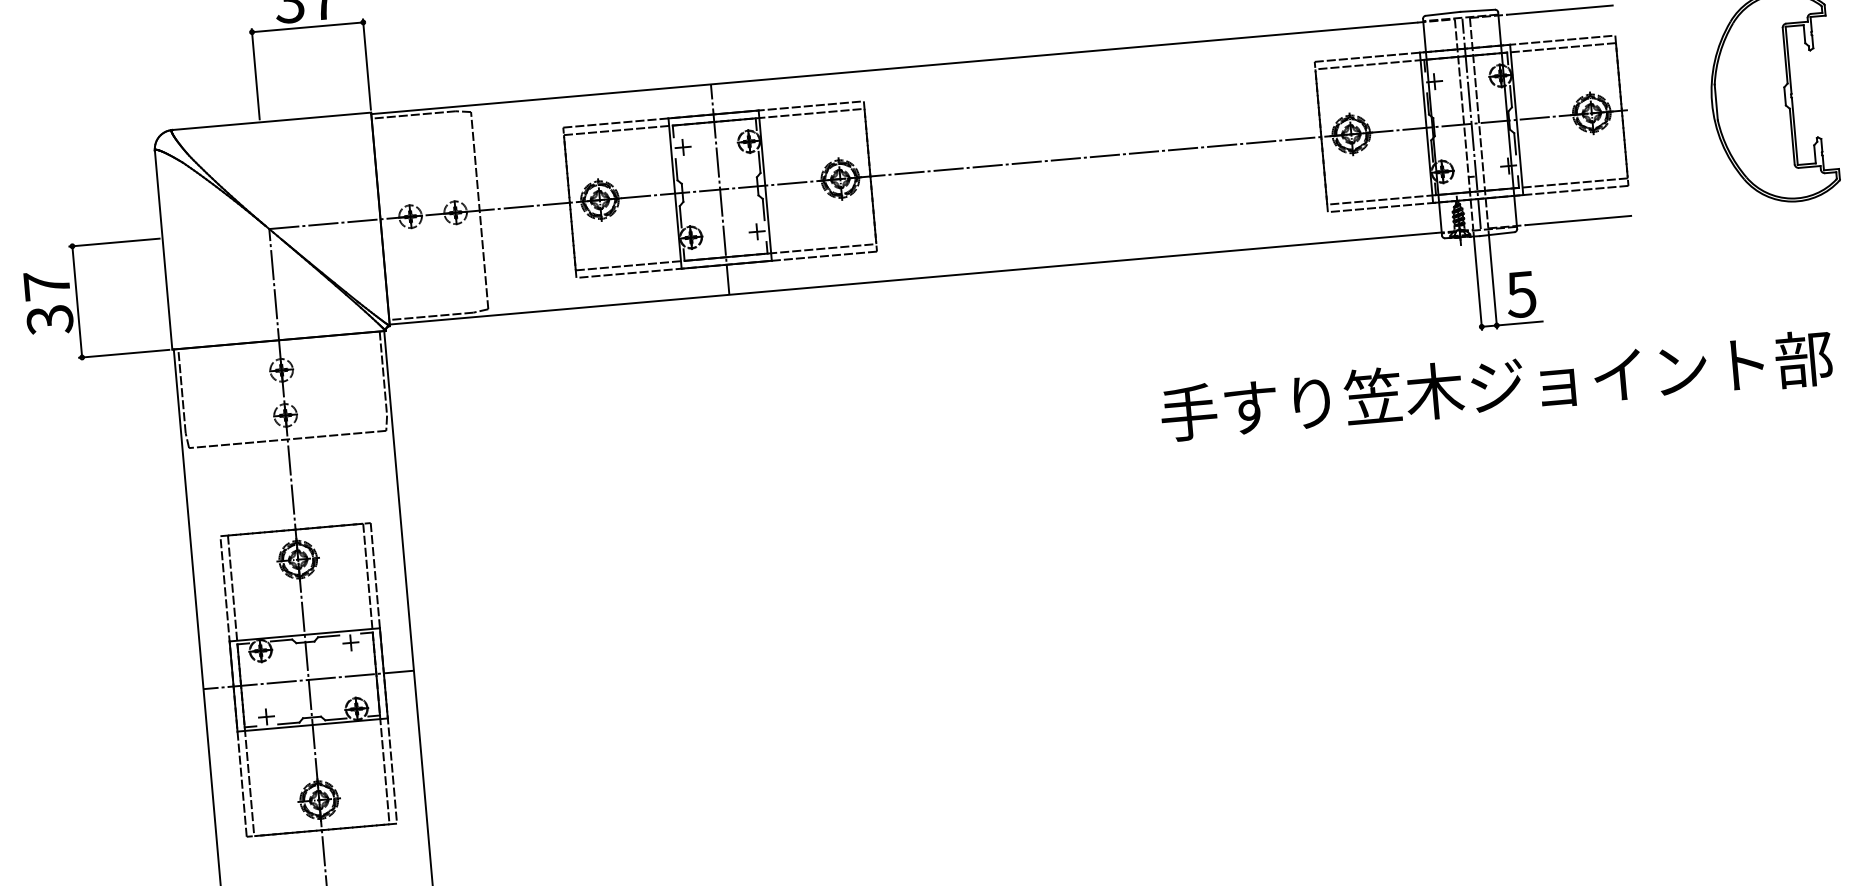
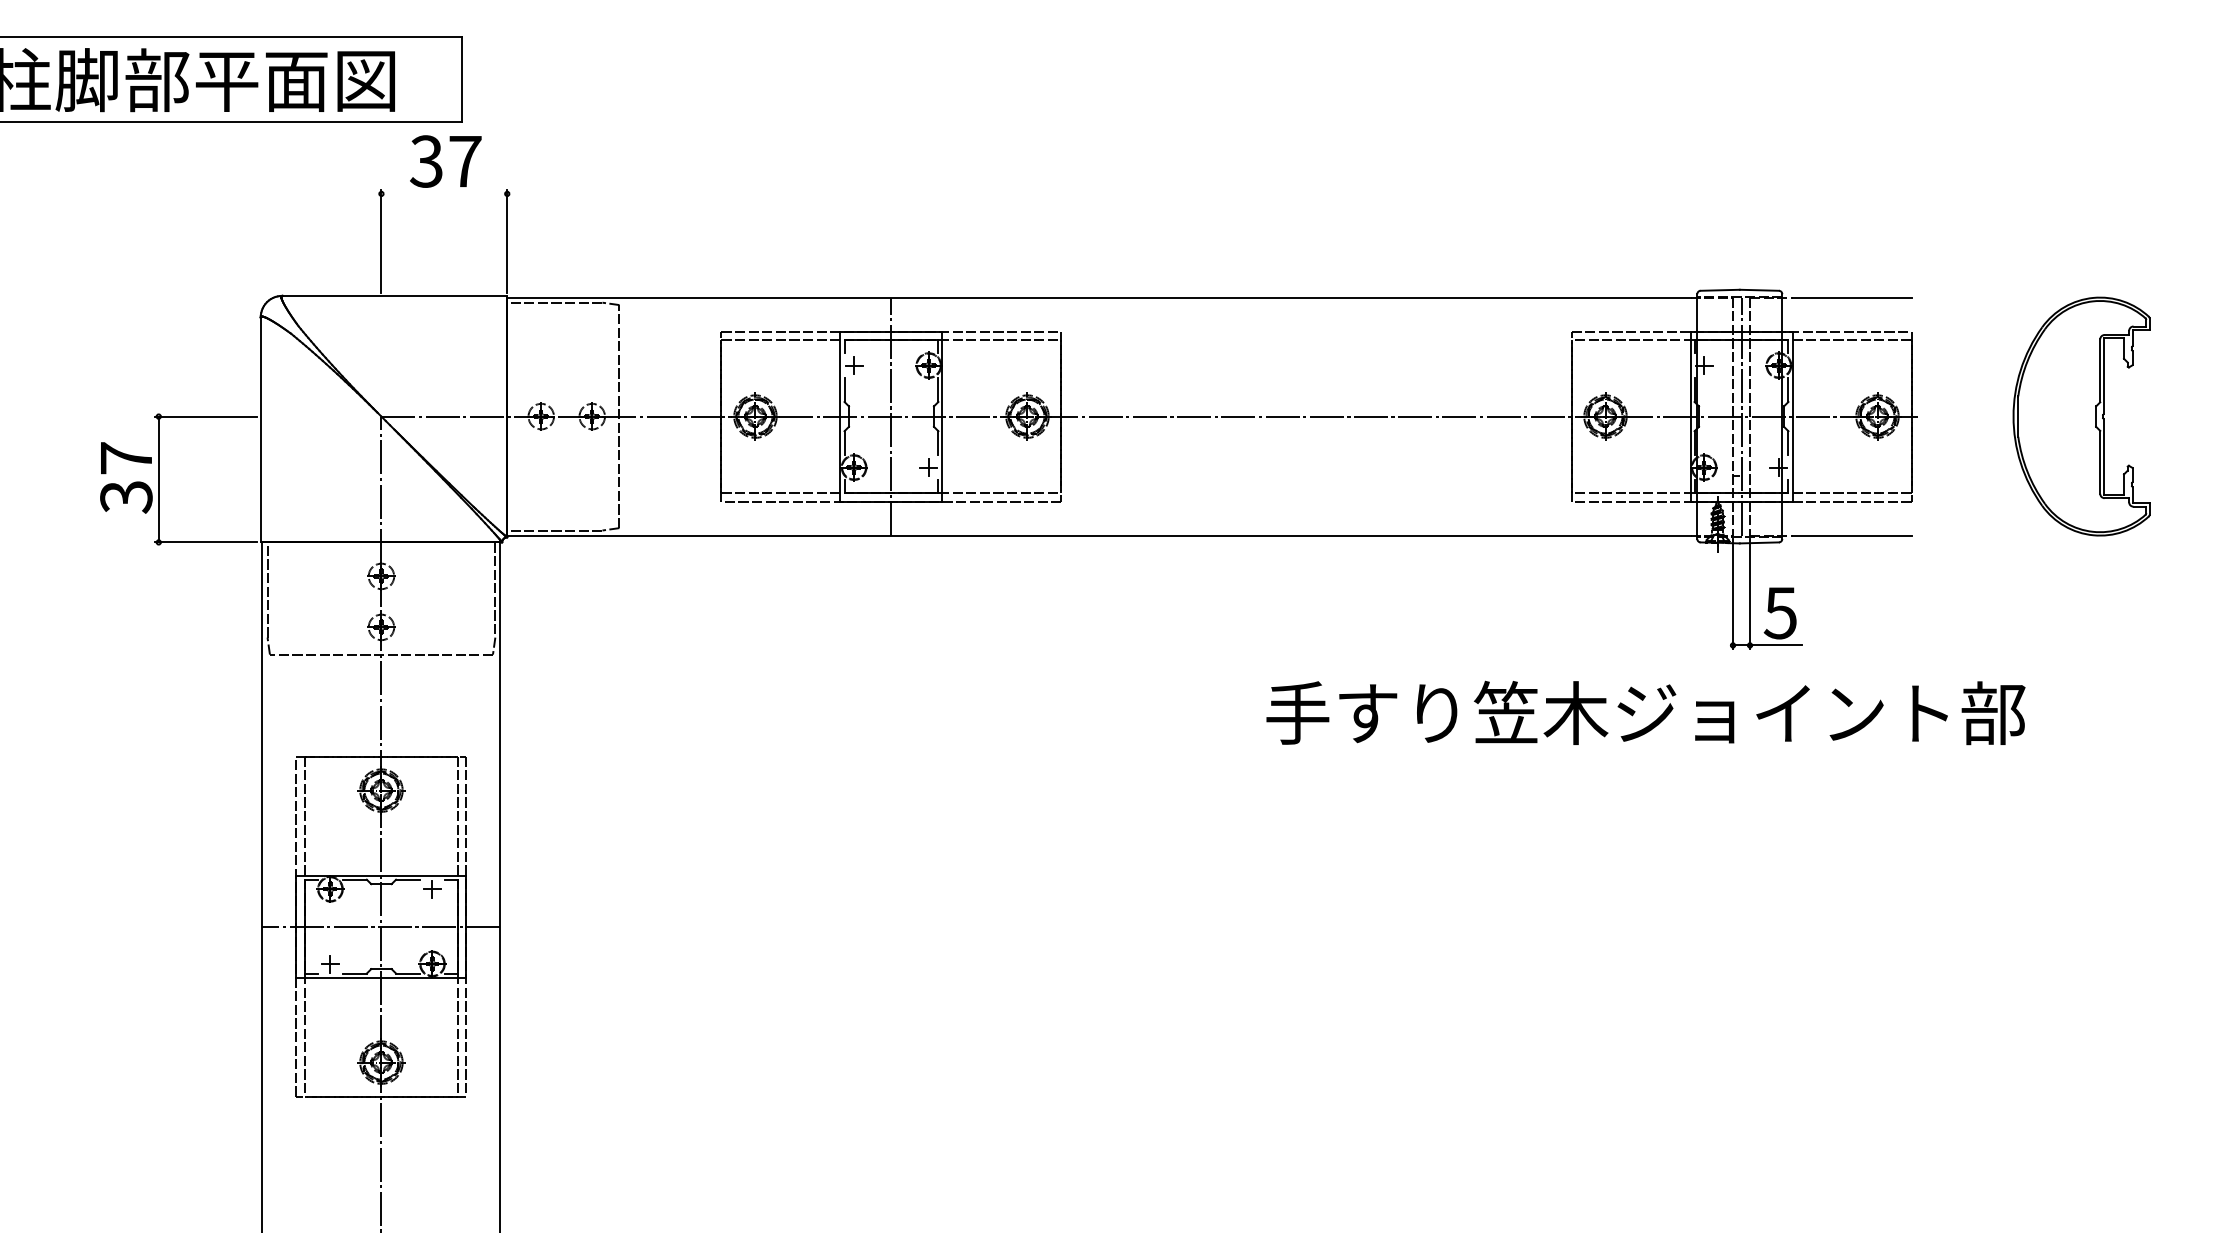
line: (307, 26) -> (444, 193), removed
text: (1496, 385) -> (1645, 712), moved

